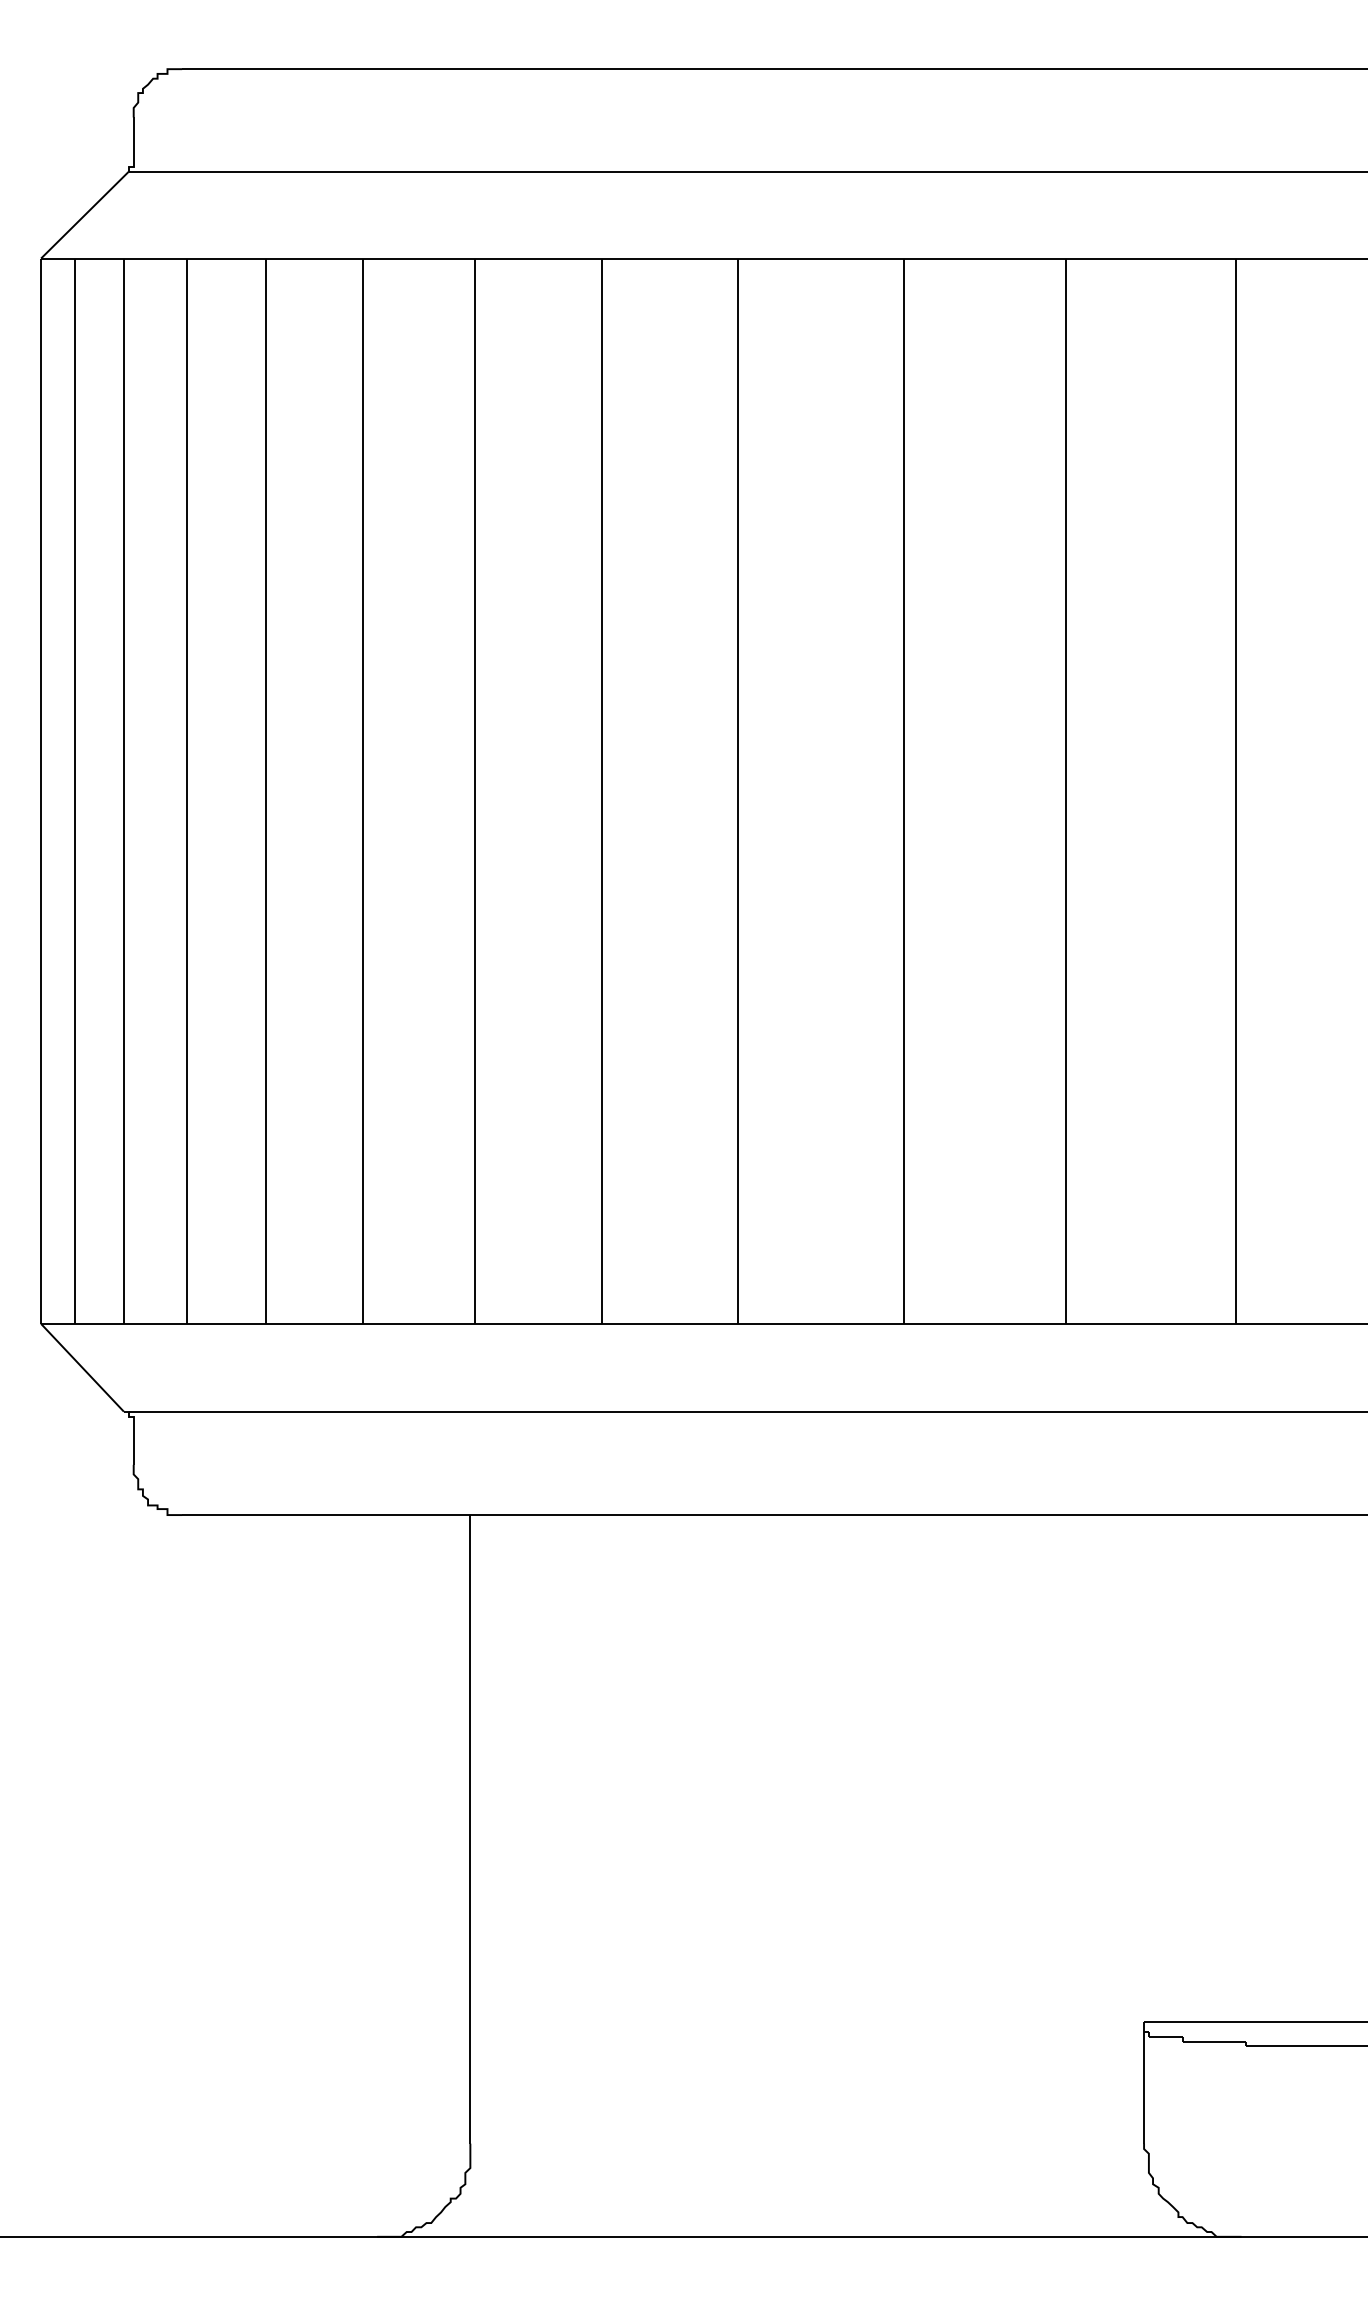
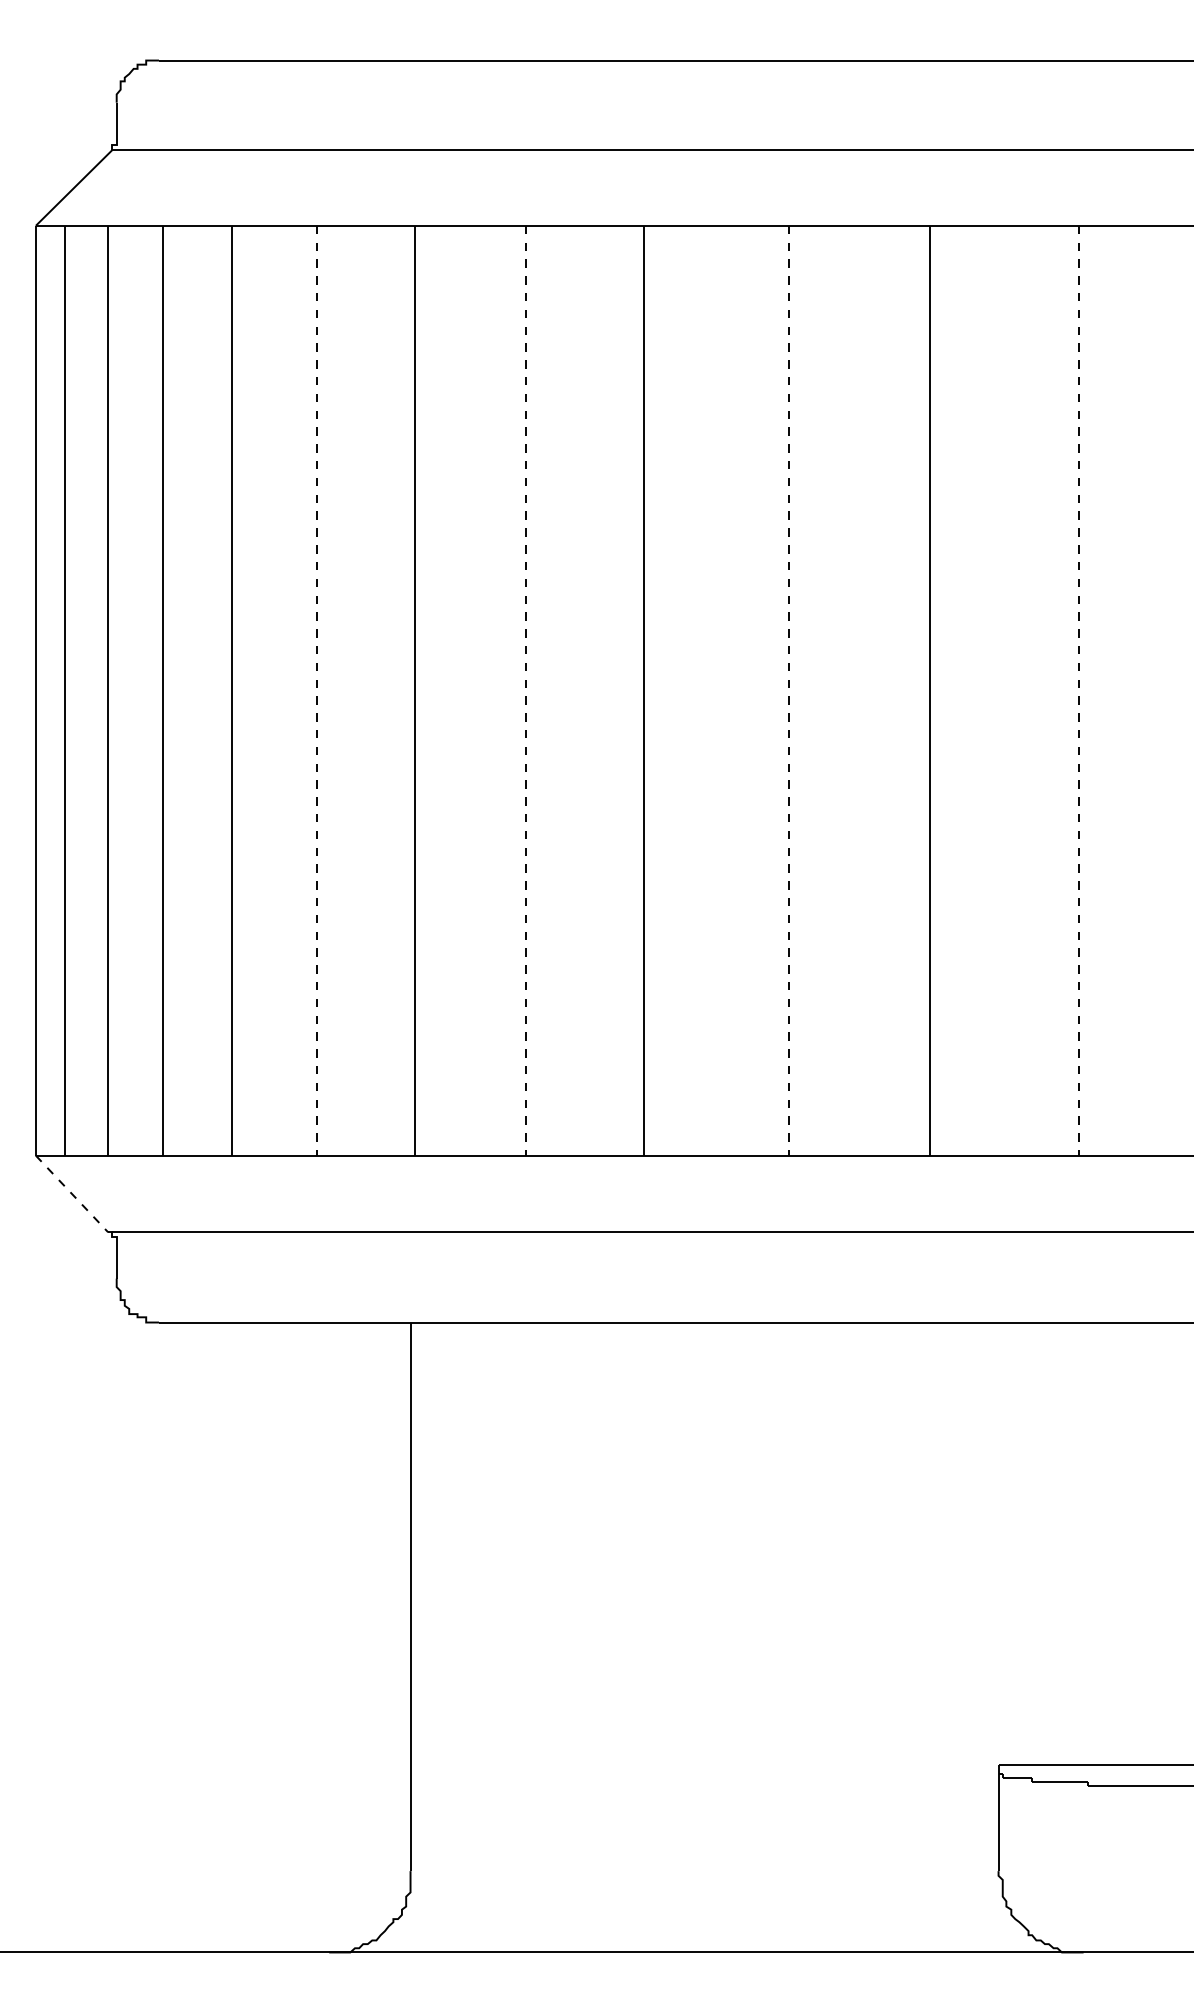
line: (362, 791) -> (316, 690), solid -> dashed
line: (602, 791) -> (525, 690), solid -> dashed
line: (904, 791) -> (789, 690), solid -> dashed
line: (1236, 791) -> (1079, 690), solid -> dashed
line: (82, 1368) -> (72, 1194), solid -> dashed

